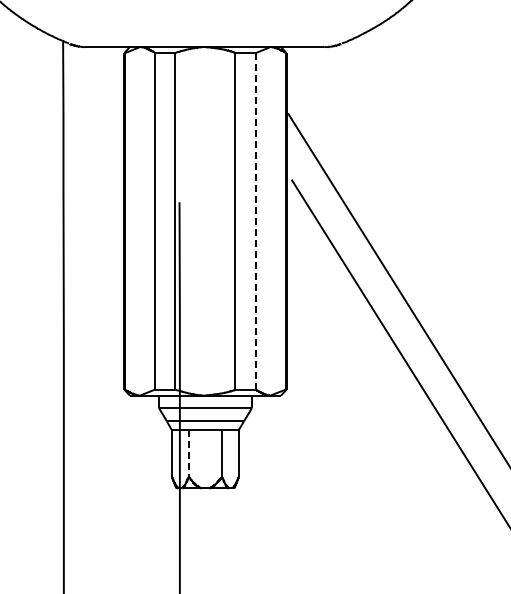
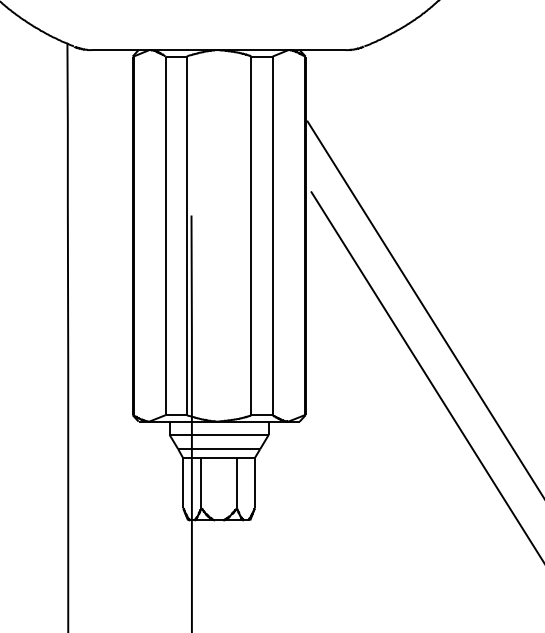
line: (255, 220) -> (272, 234), dashed -> solid
line: (188, 454) -> (201, 484), dashed -> solid

